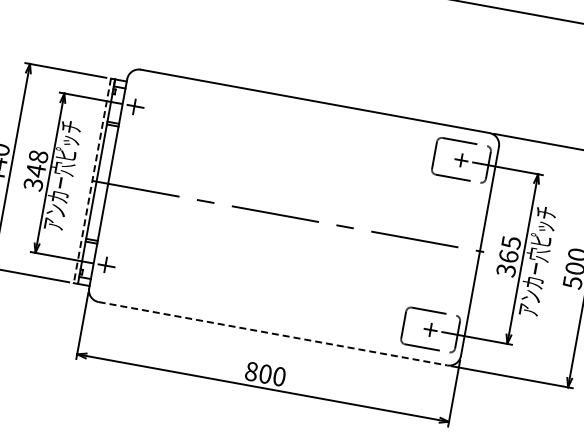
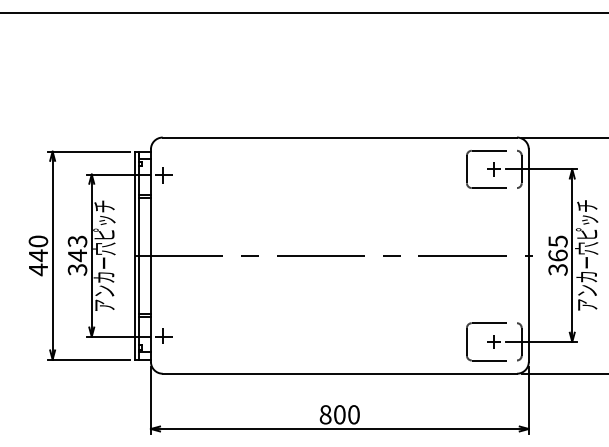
text: (38, 156) -> (77, 241), 348 -> 343
line: (92, 180) -> (134, 255), dashed -> solid
line: (273, 333) -> (340, 373), dashed -> solid

